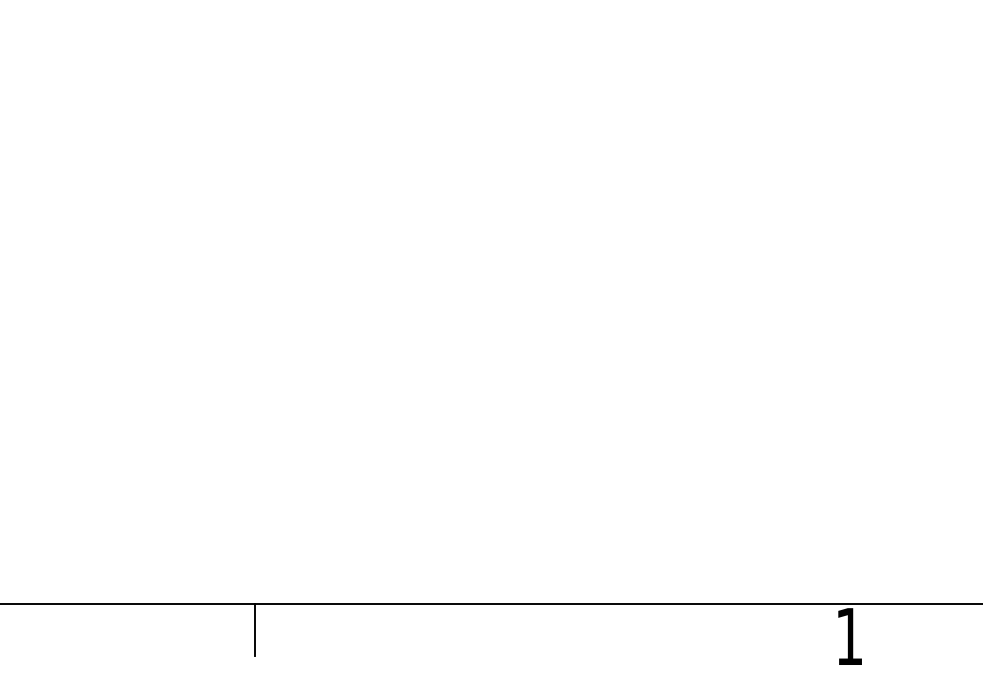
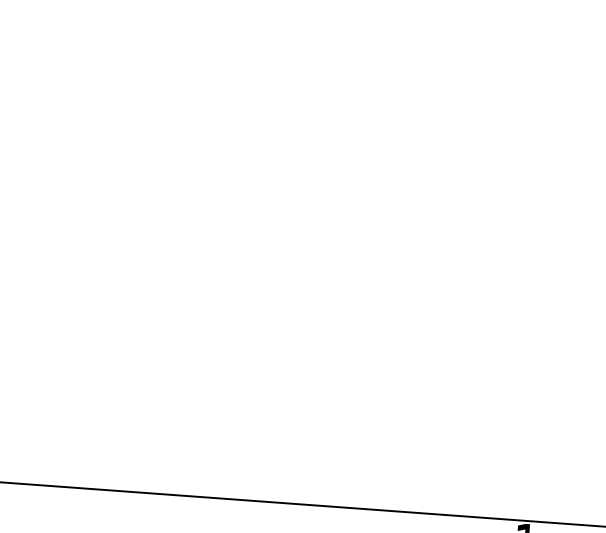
line: (255, 629) -> (54, 506), removed

